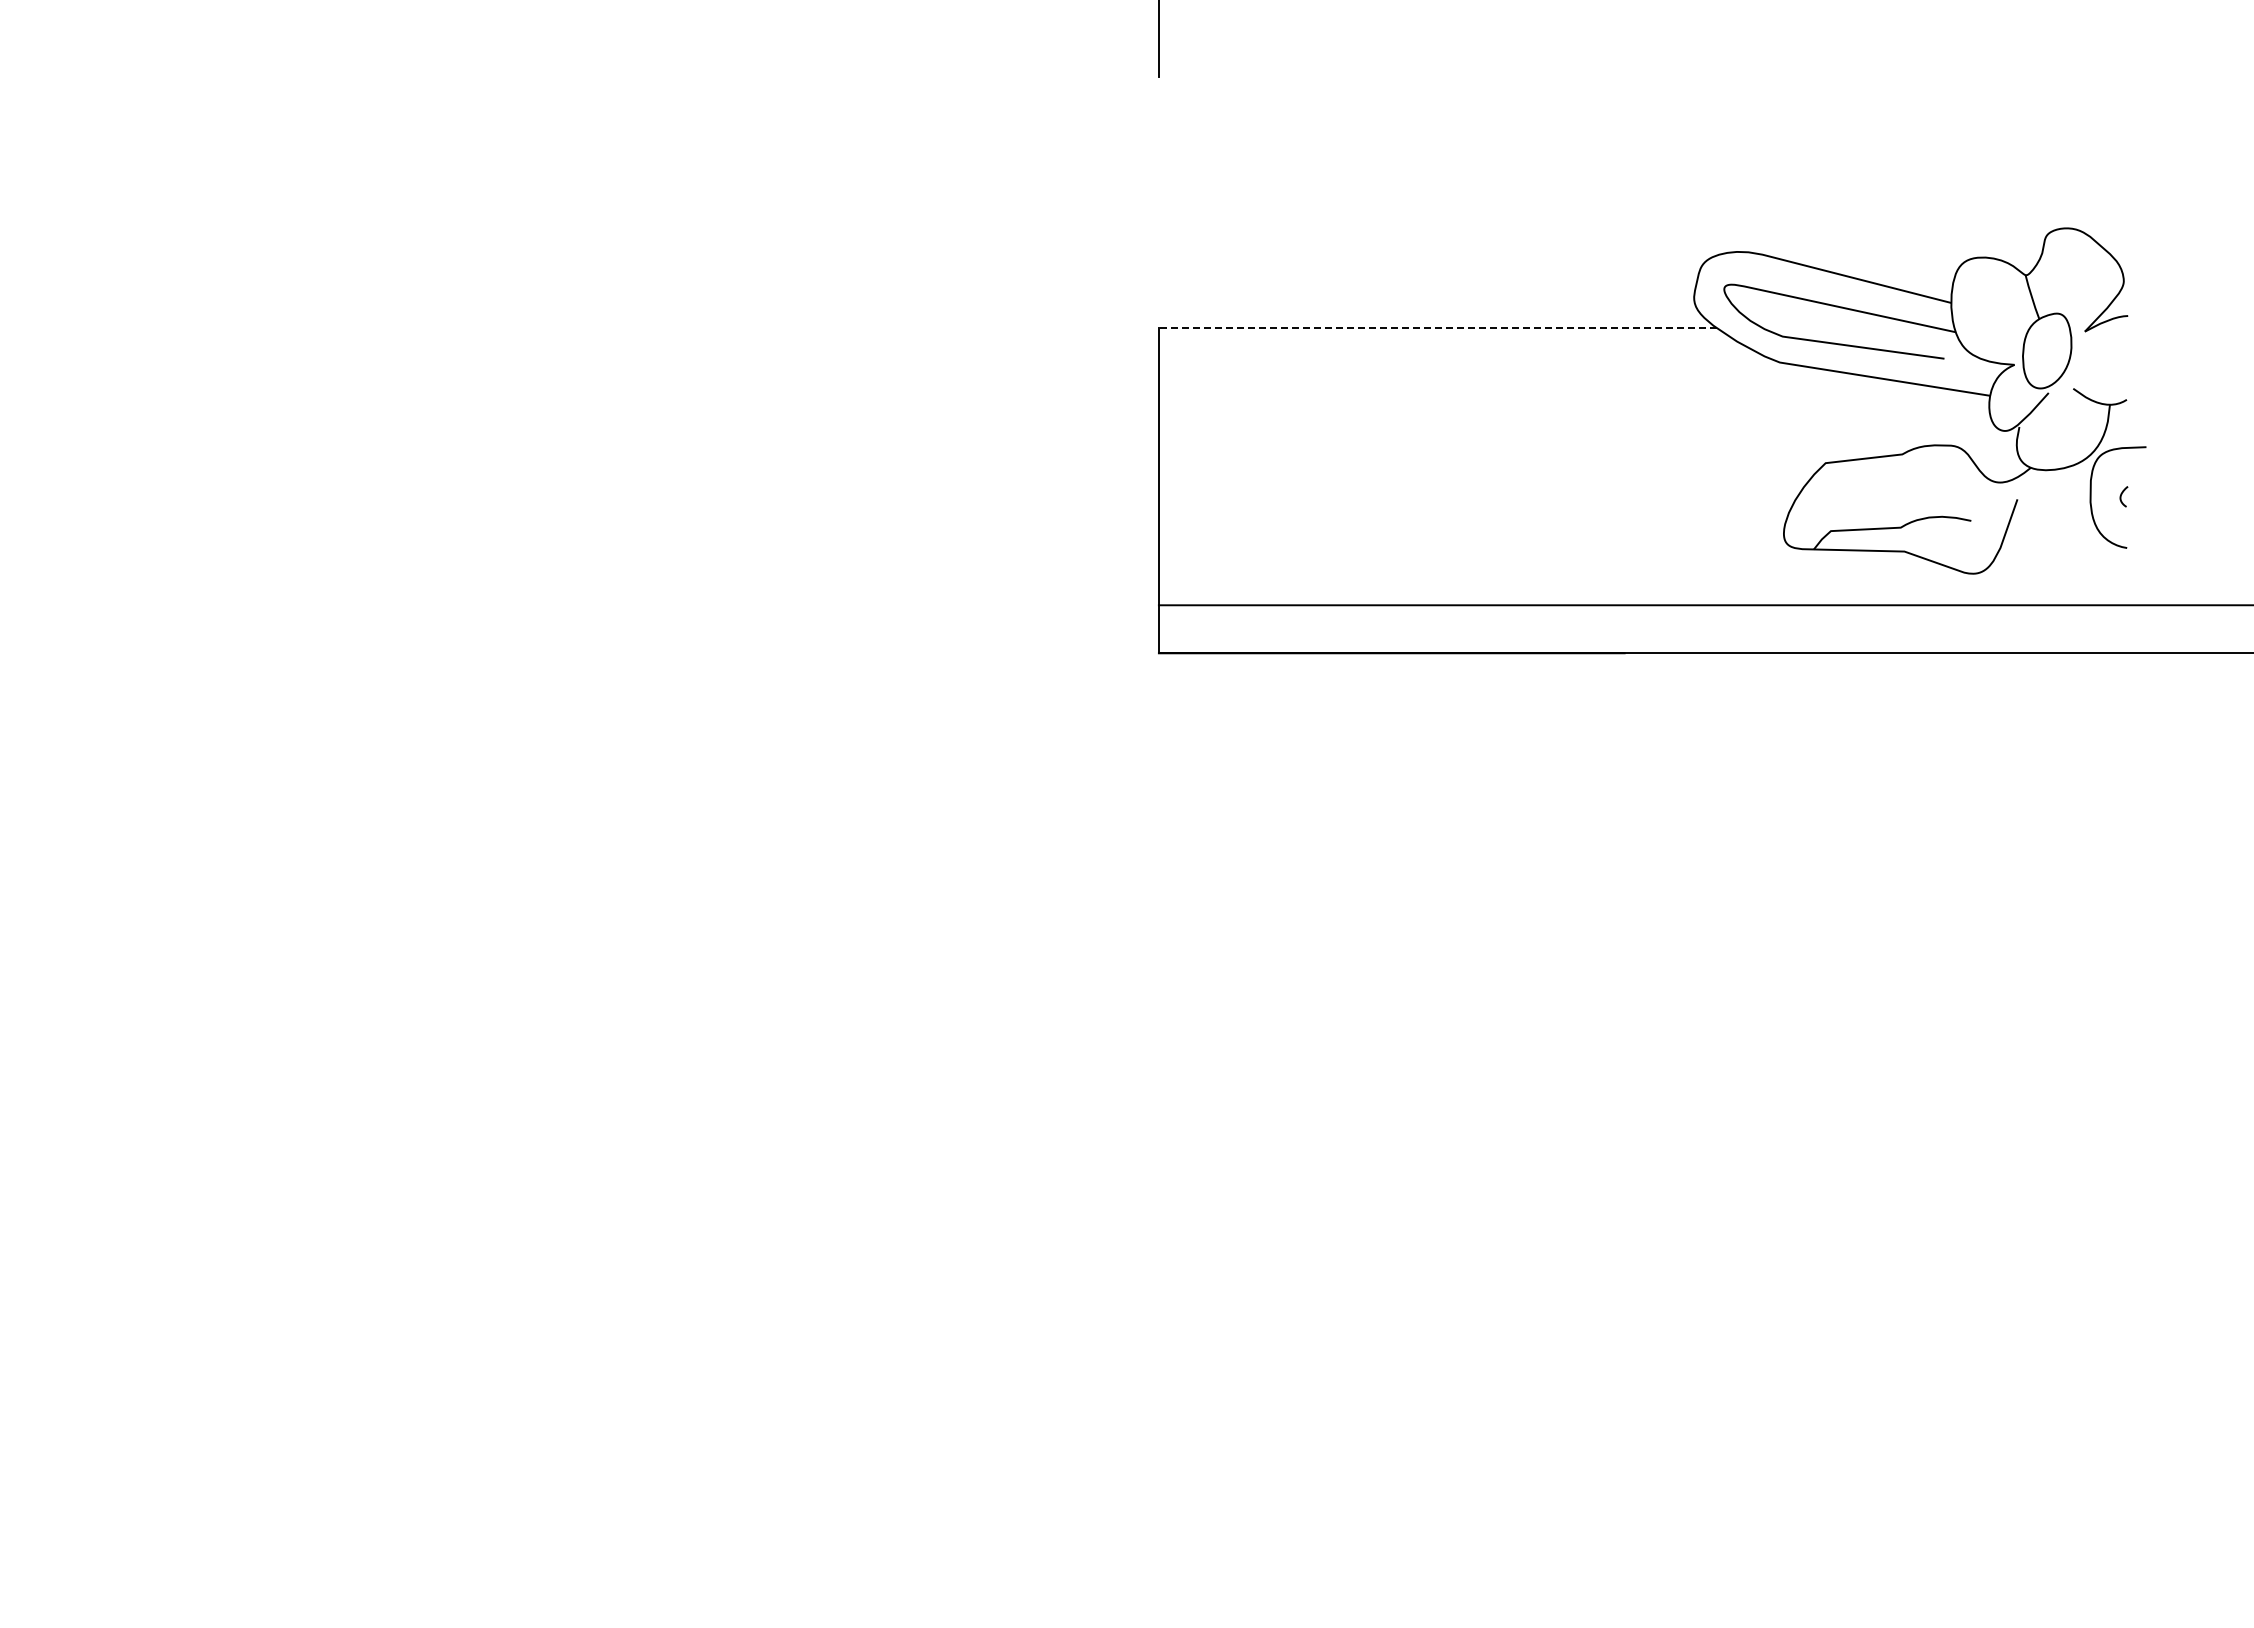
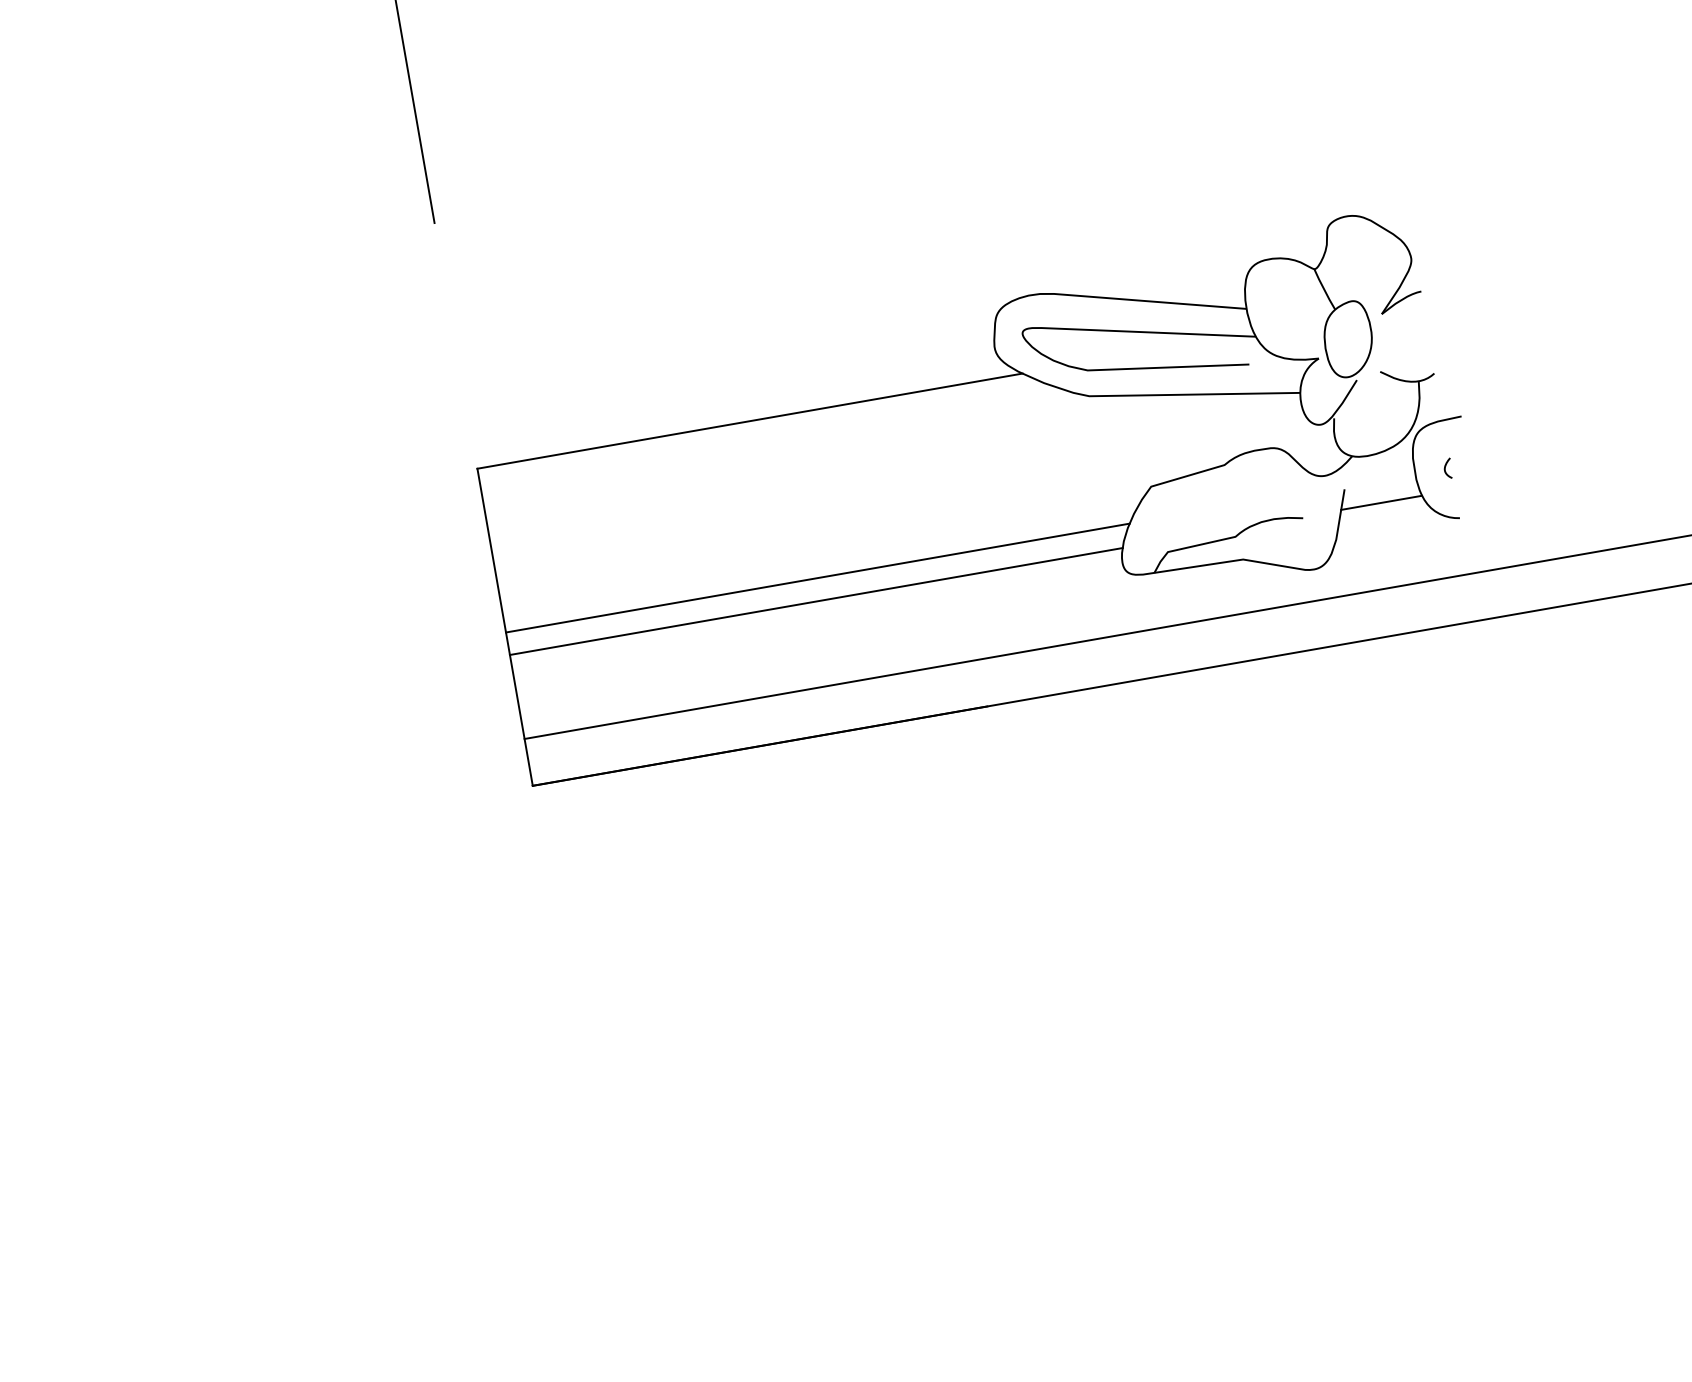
line: (1437, 328) -> (749, 421), dashed -> solid
line: (1477, 496) -> (817, 578), added
line: (1472, 519) -> (816, 601), added
line: (2051, 519) -> (1381, 503), added

